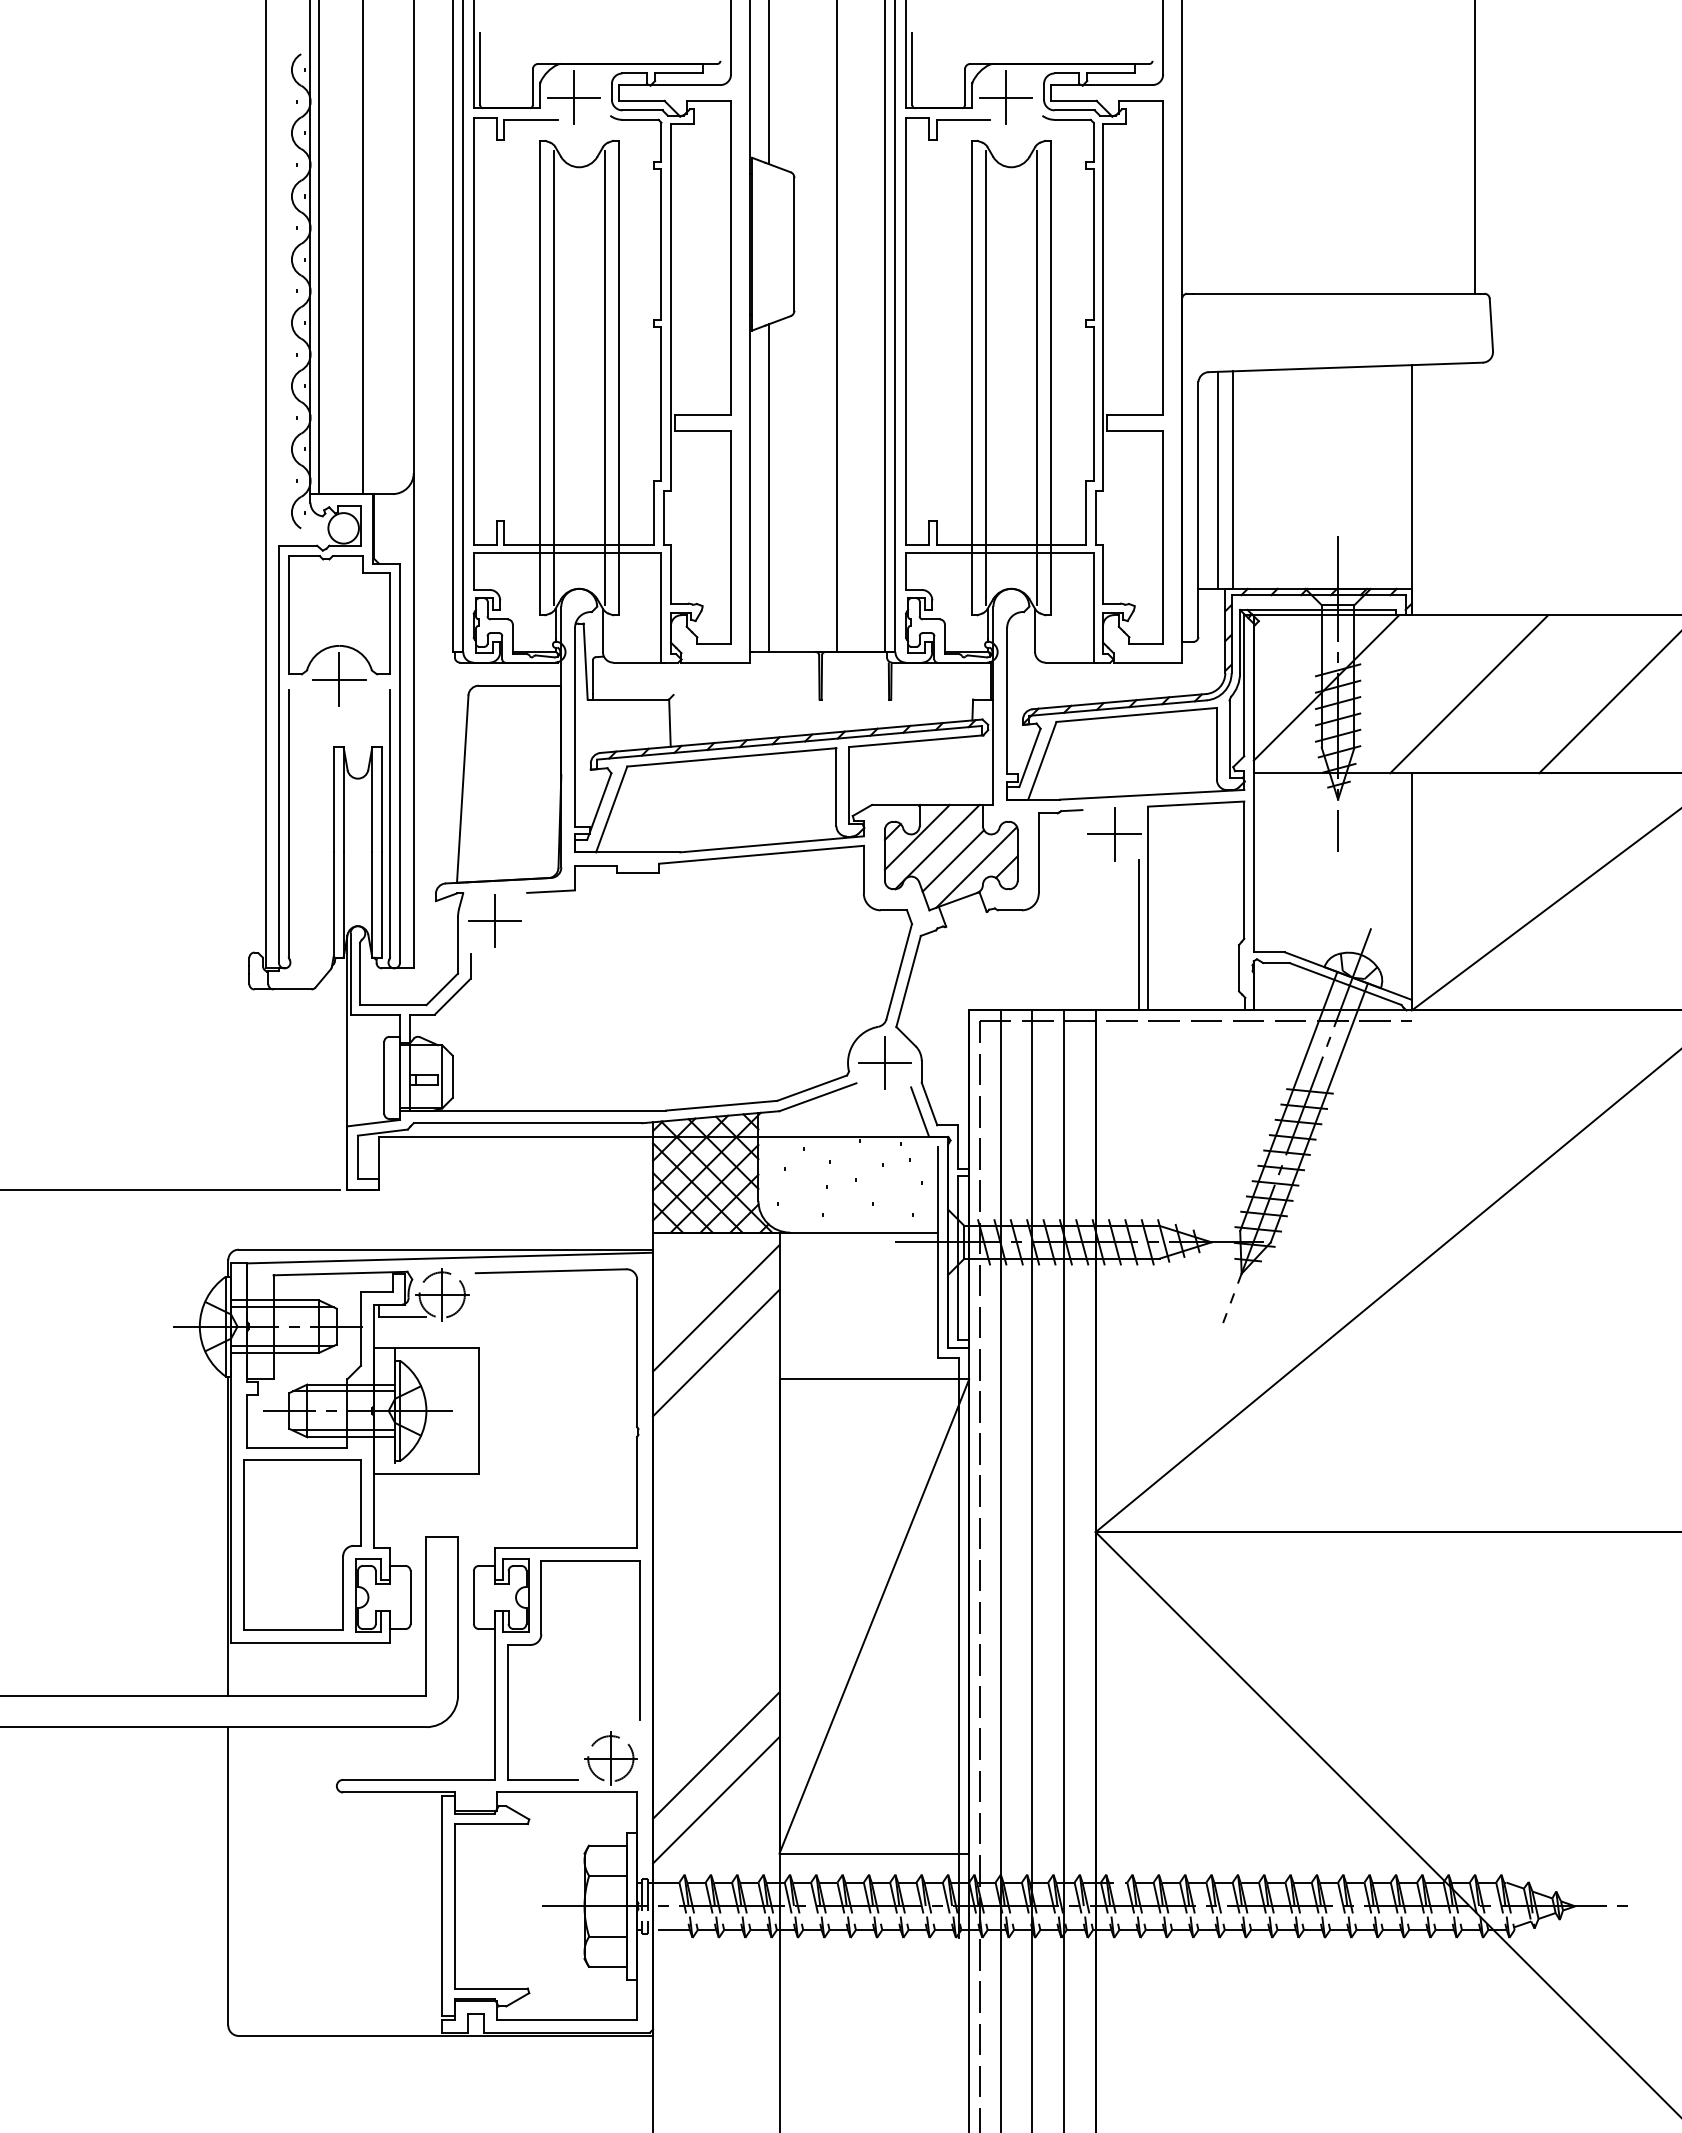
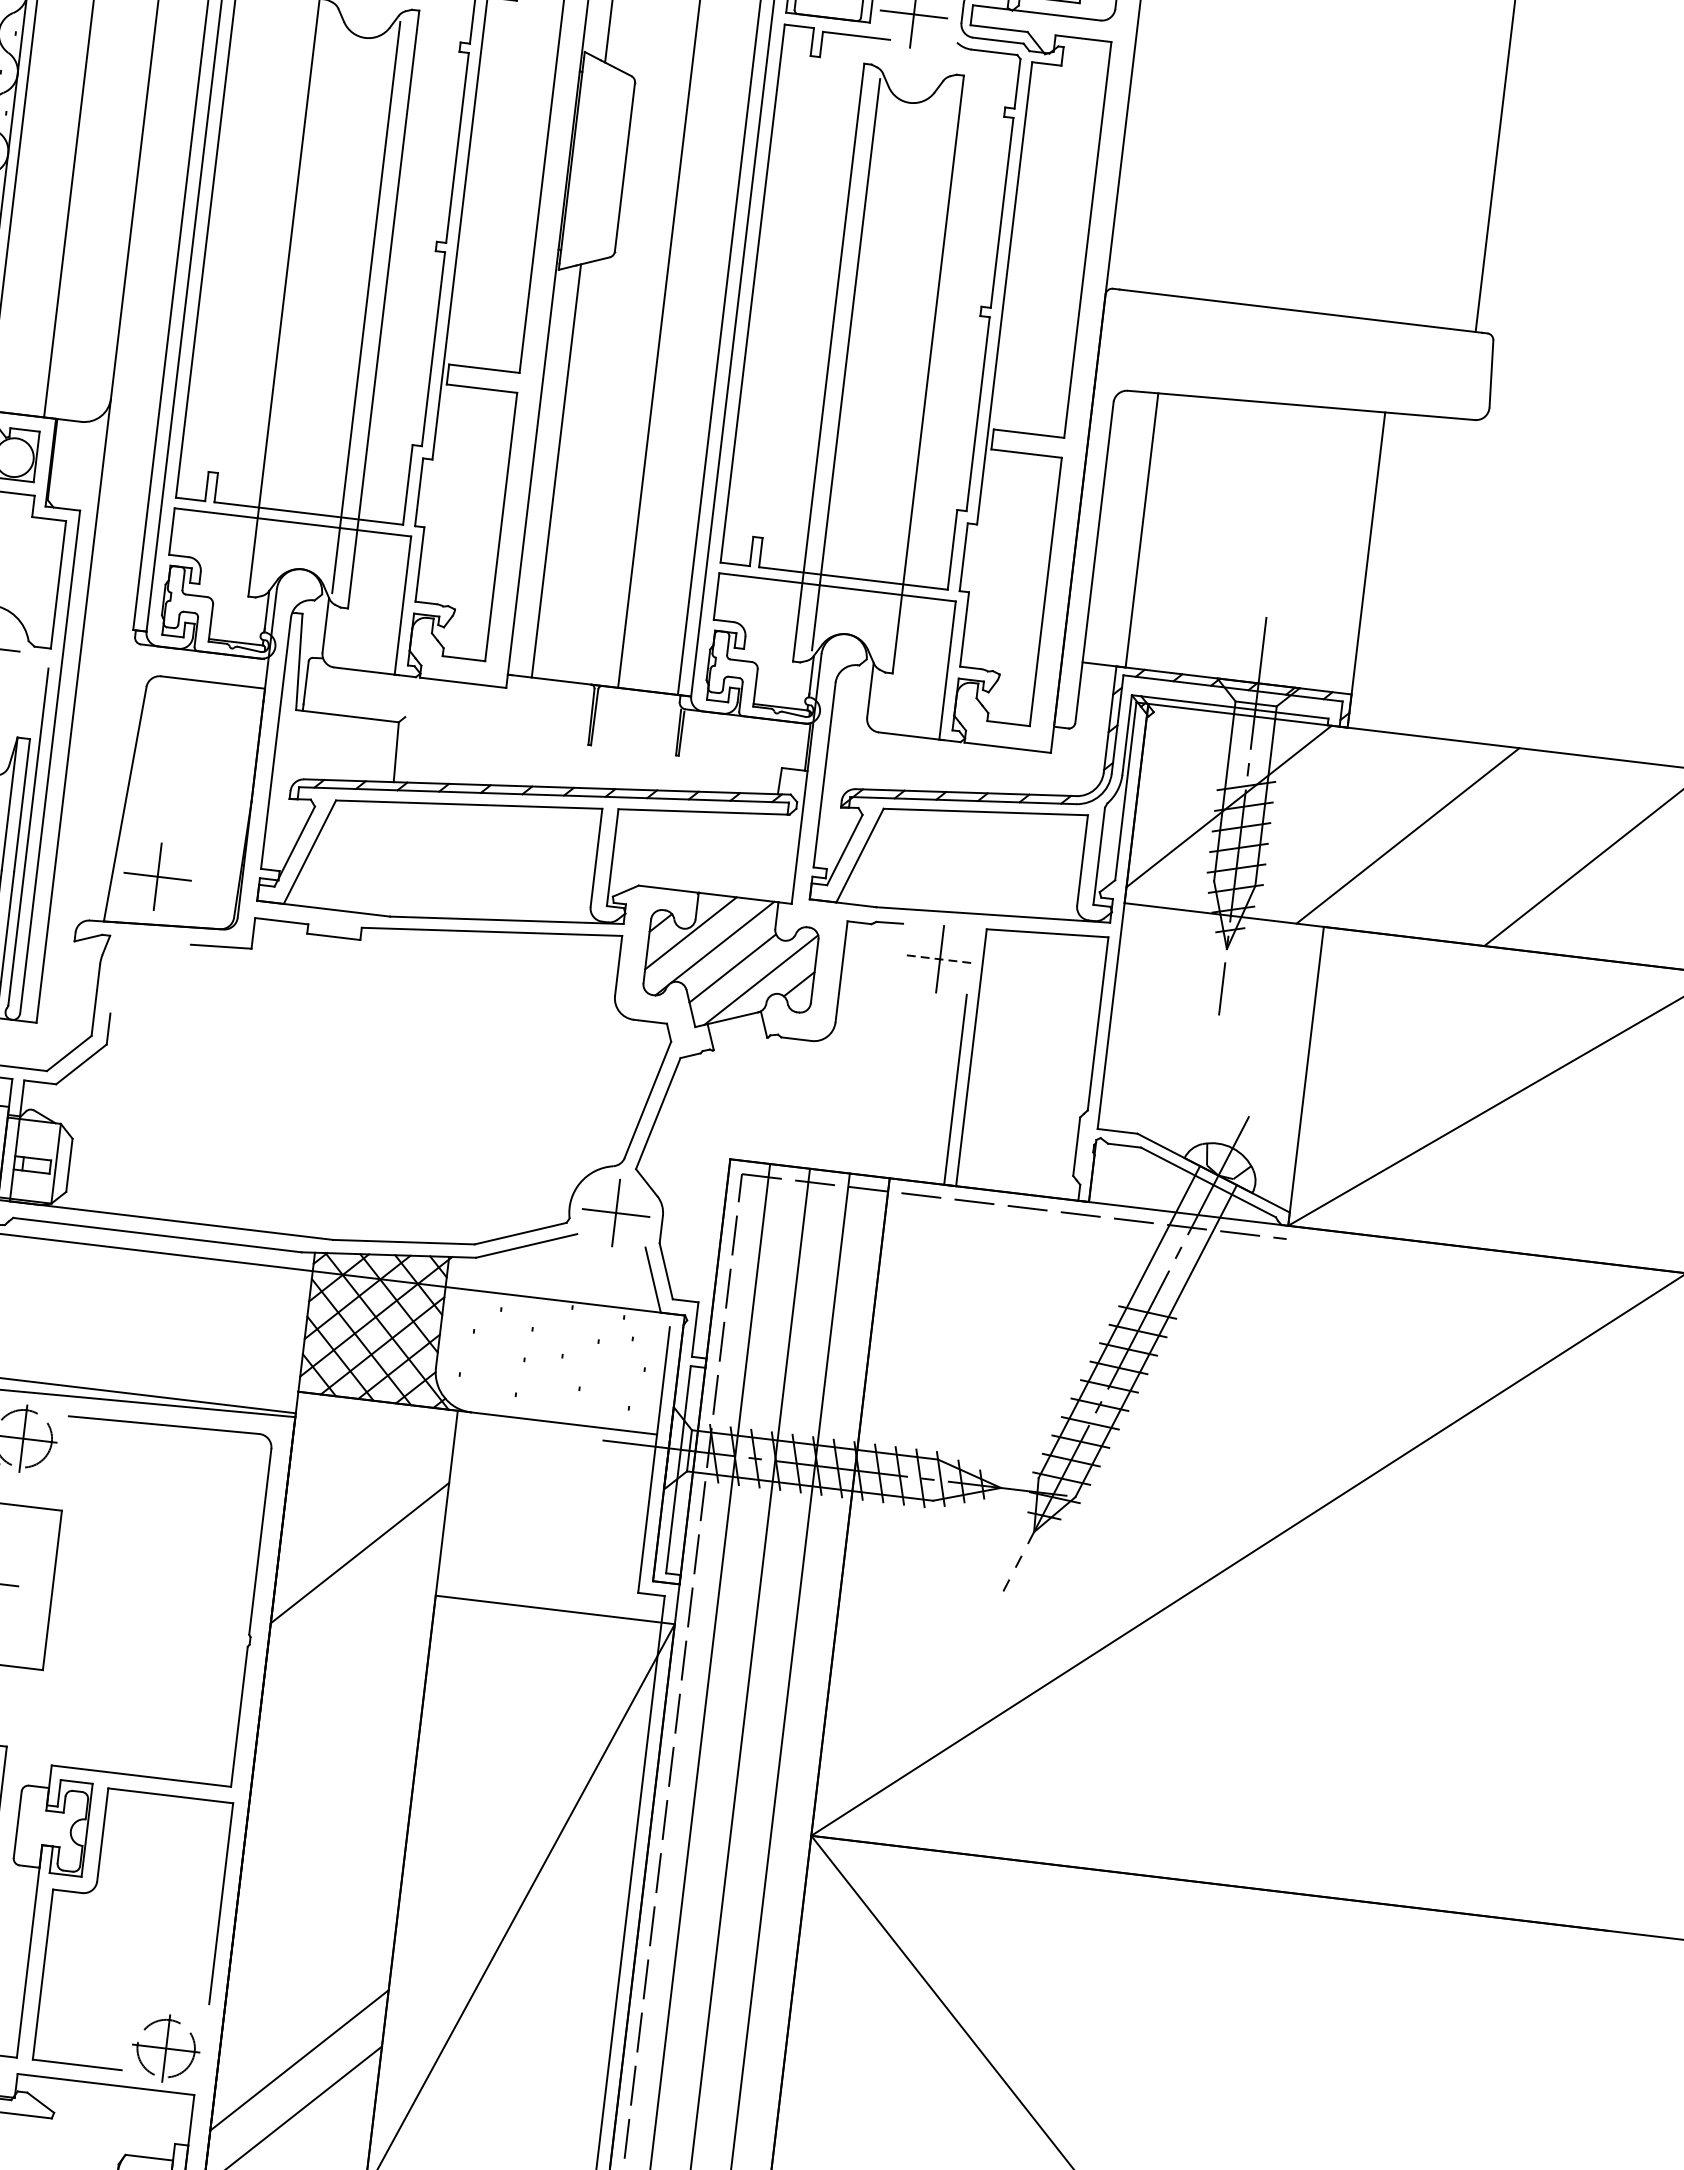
line: (553, 377) -> (301, 299), removed
line: (1037, 377) -> (911, 371), removed
line: (1217, 479) -> (1123, 527), removed
line: (1115, 834) -> (941, 959), solid -> dashed
part: (494, 920) -> (157, 876), moved
line: (716, 1308) -> (367, 1496), removed

